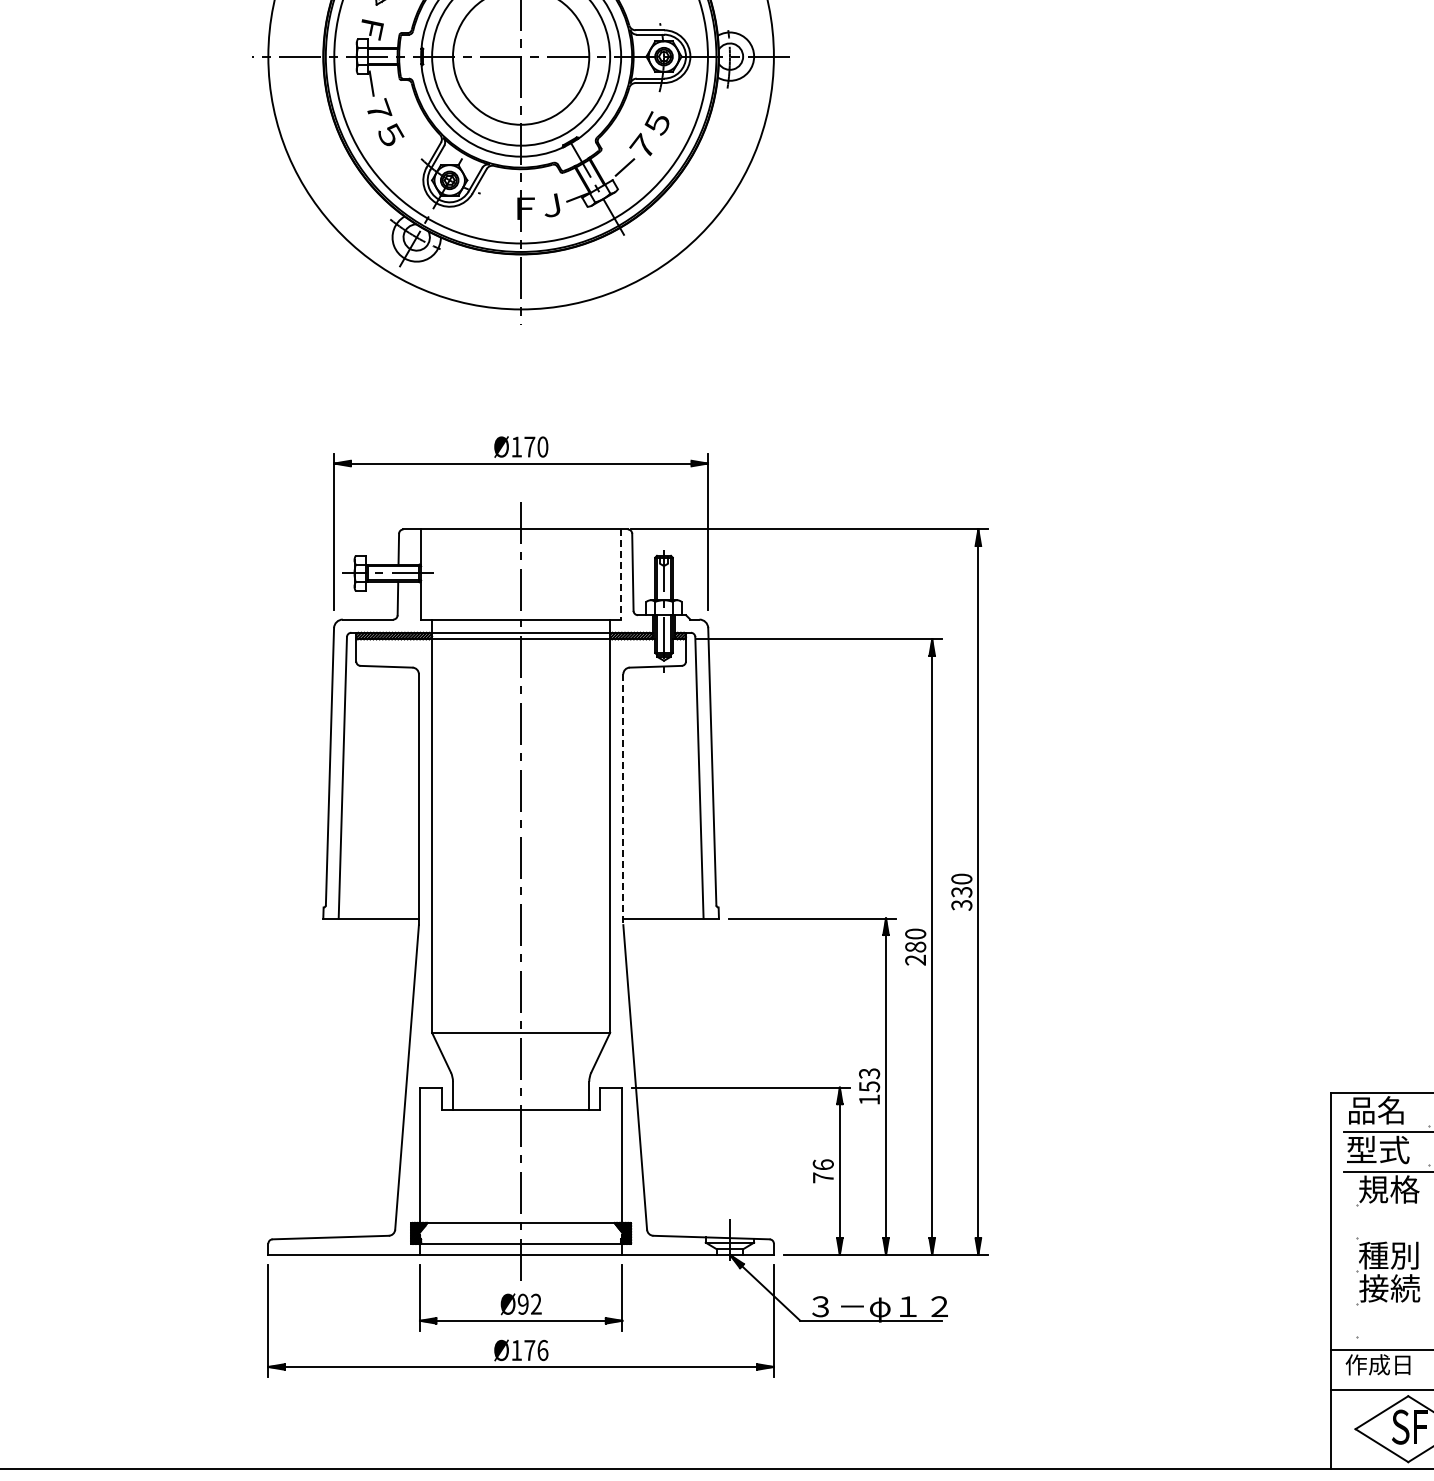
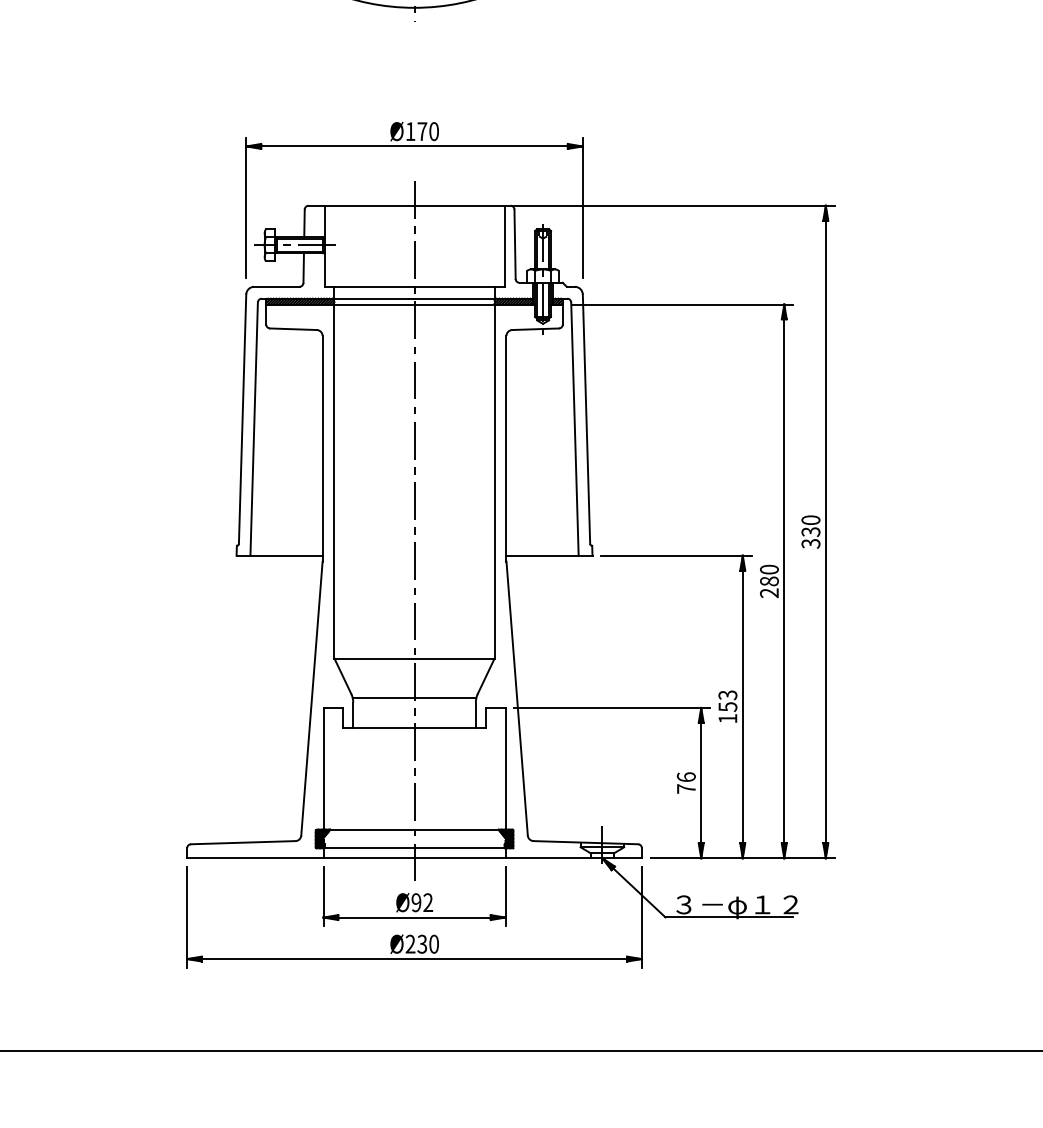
line: (621, 575) -> (504, 247), dashed -> solid
line: (623, 800) -> (506, 449), dashed -> solid
line: (521, 1076) -> (414, 697), added
text: (529, 1350) -> (422, 944), Ø176 -> Ø230

